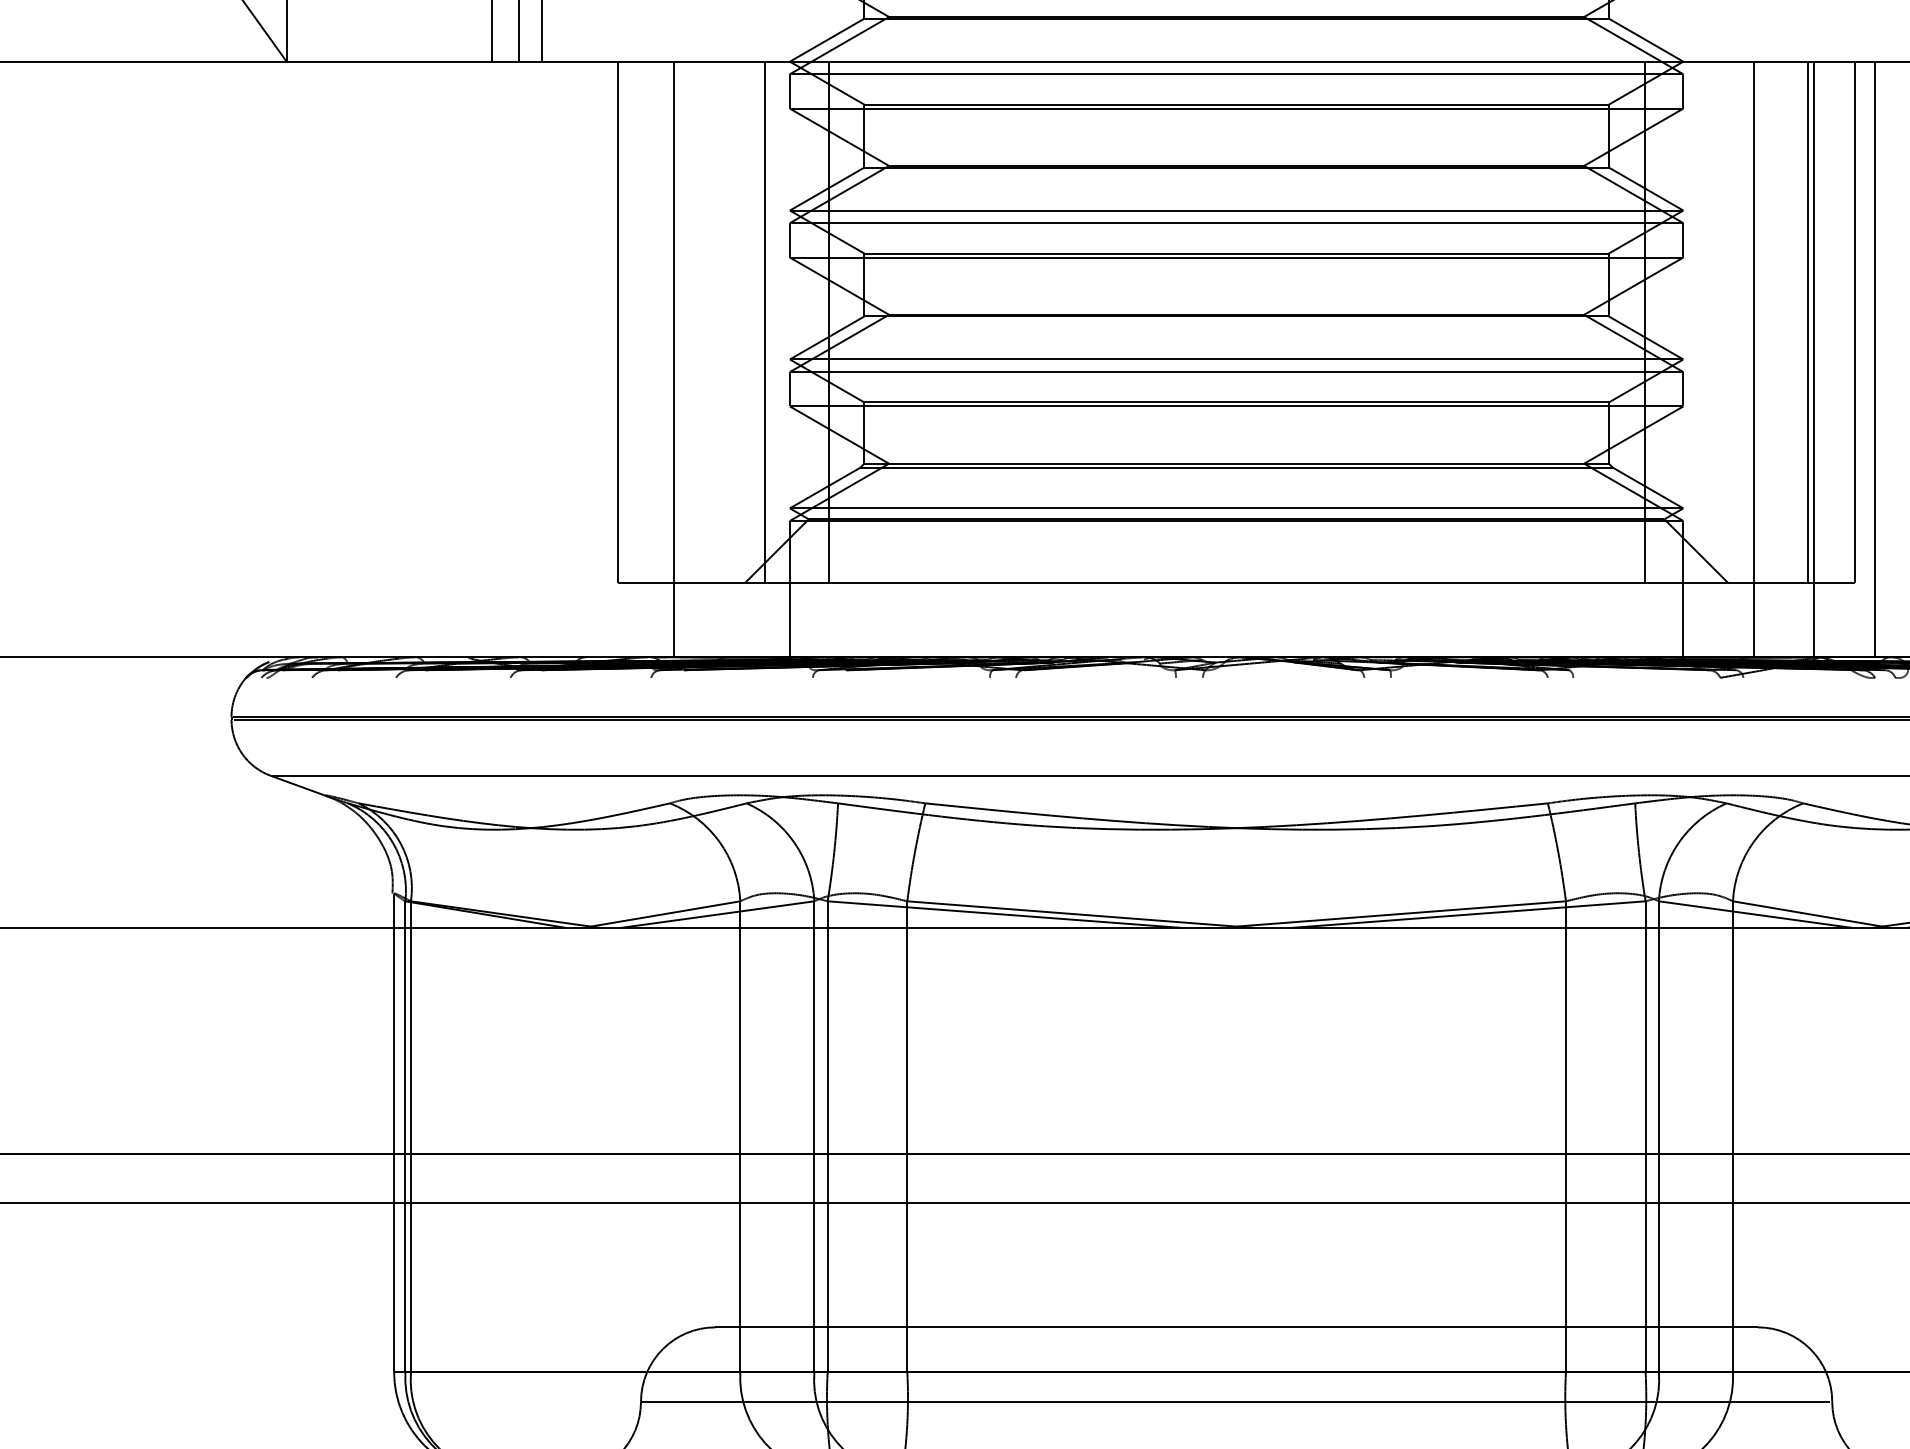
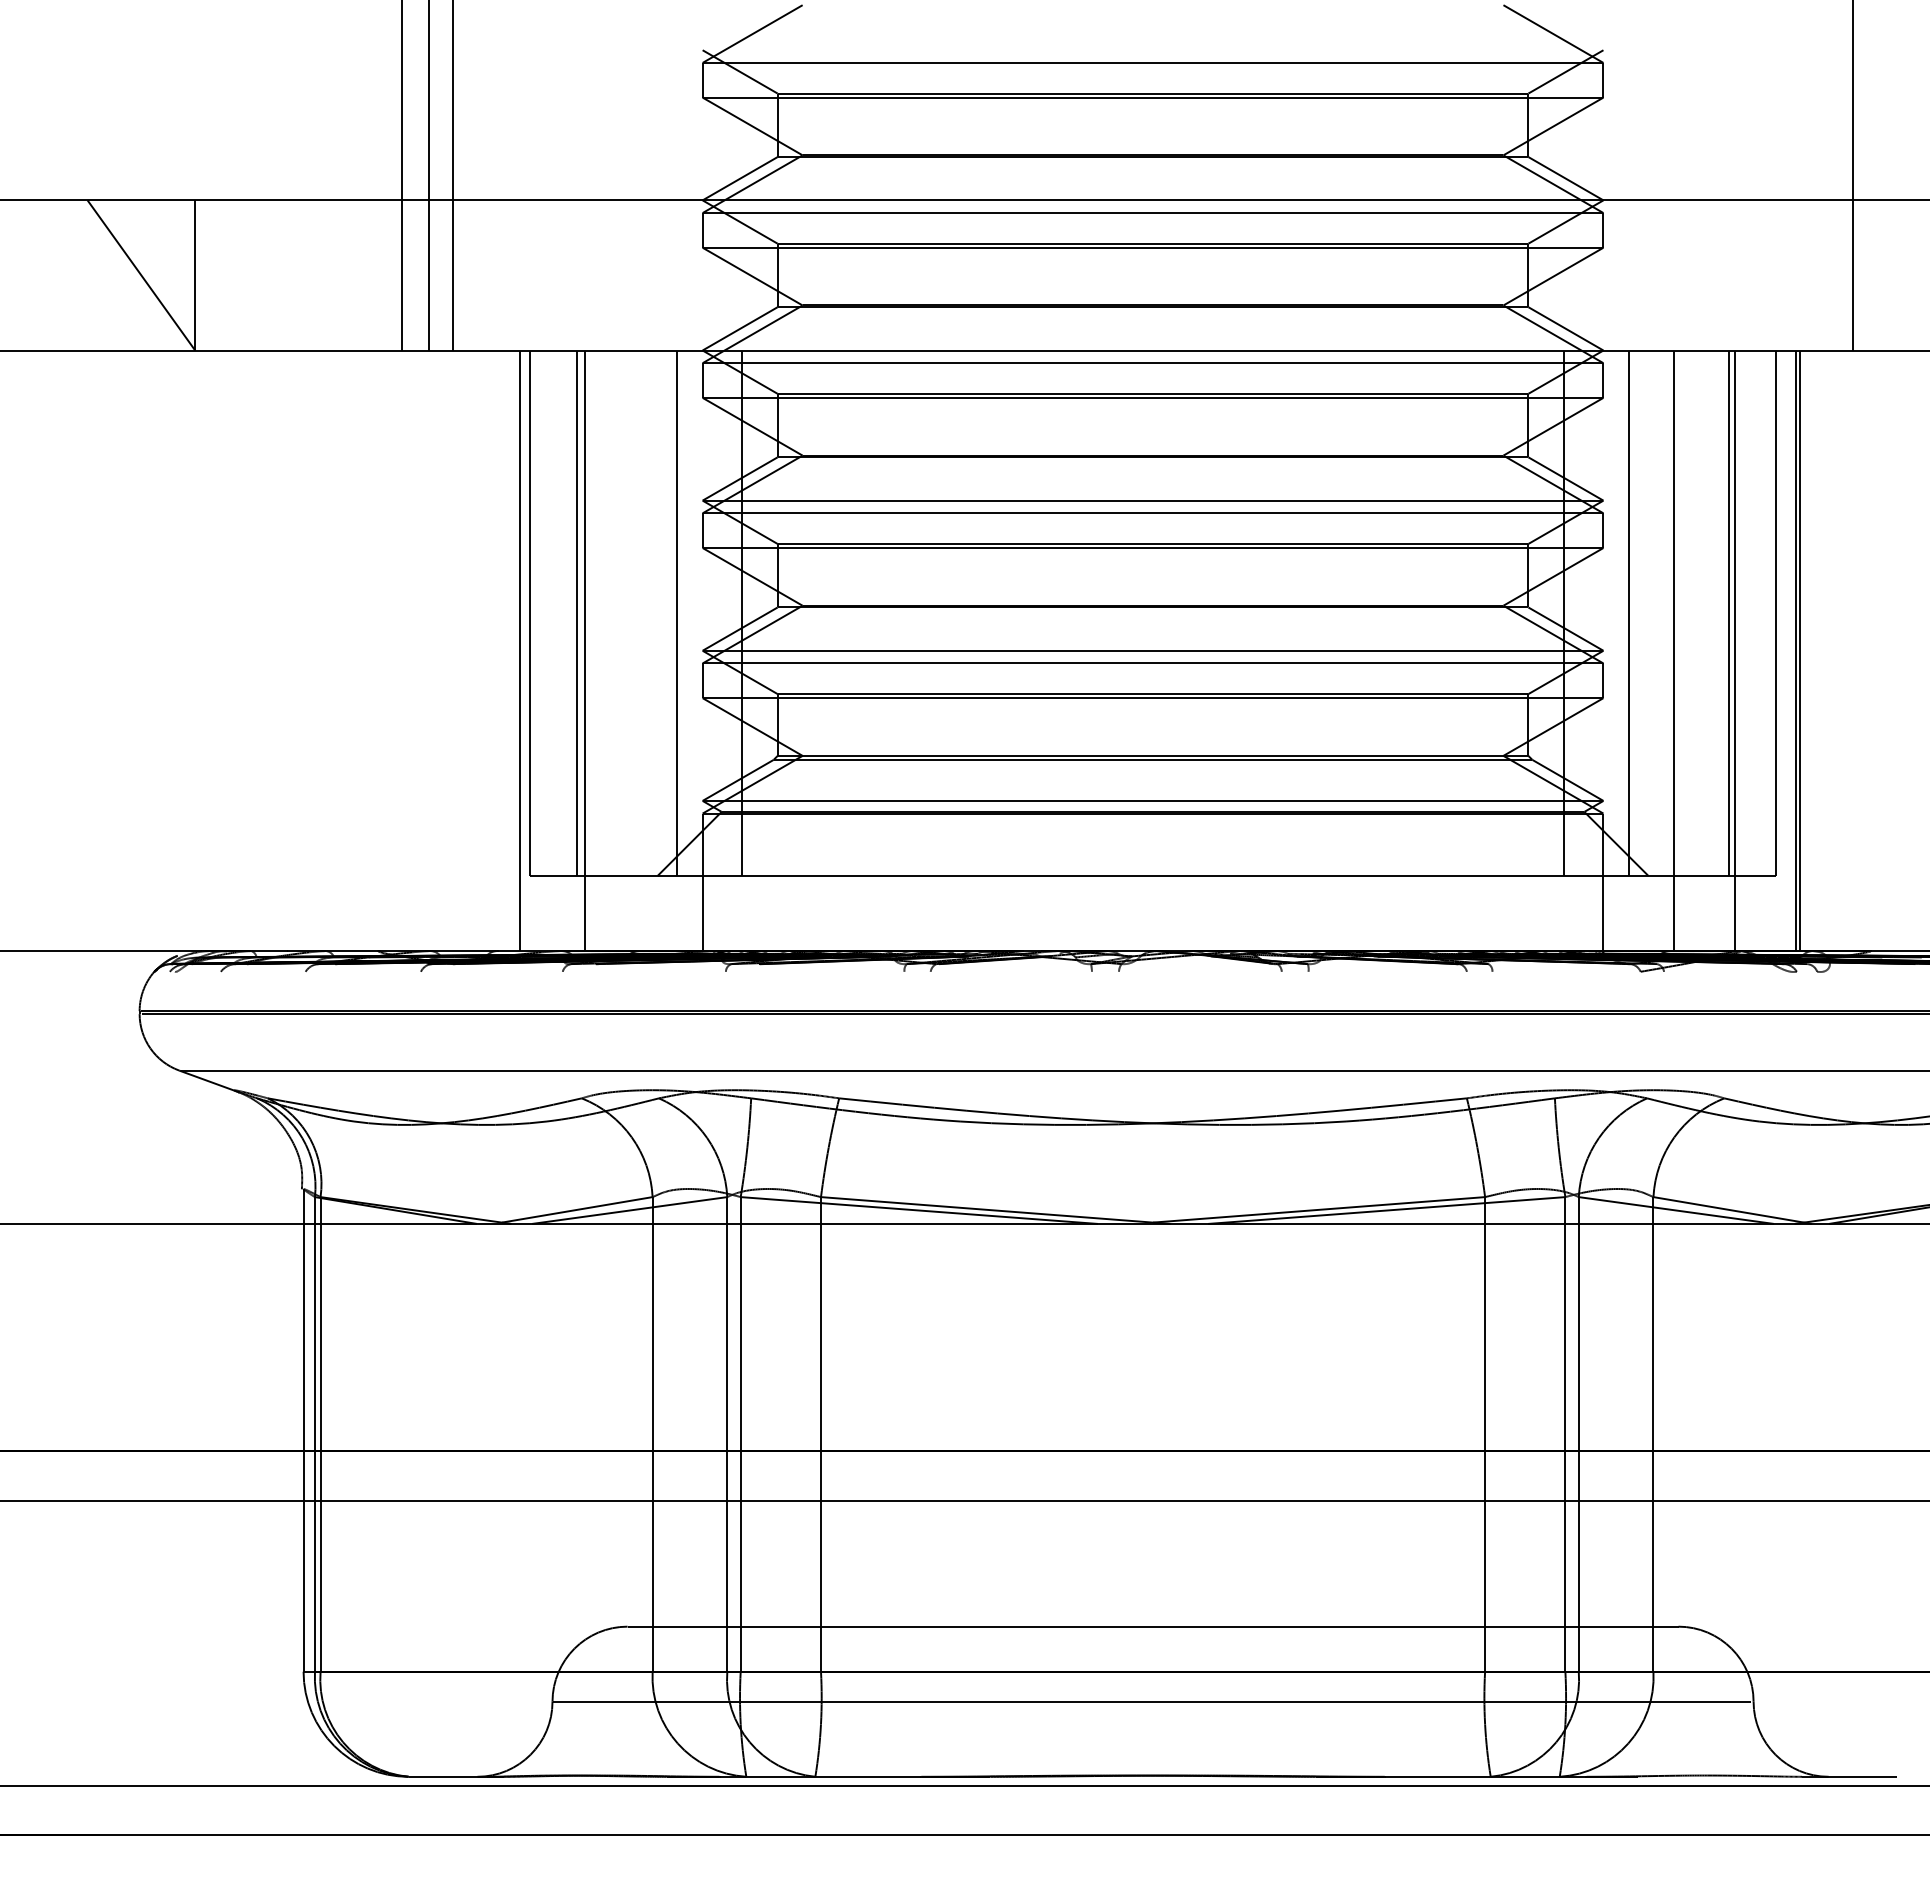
line: (665, 321) -> (577, 612), added
line: (1708, 321) -> (1628, 612), added
line: (609, 359) -> (520, 650), added
line: (1877, 359) -> (1799, 650), added

